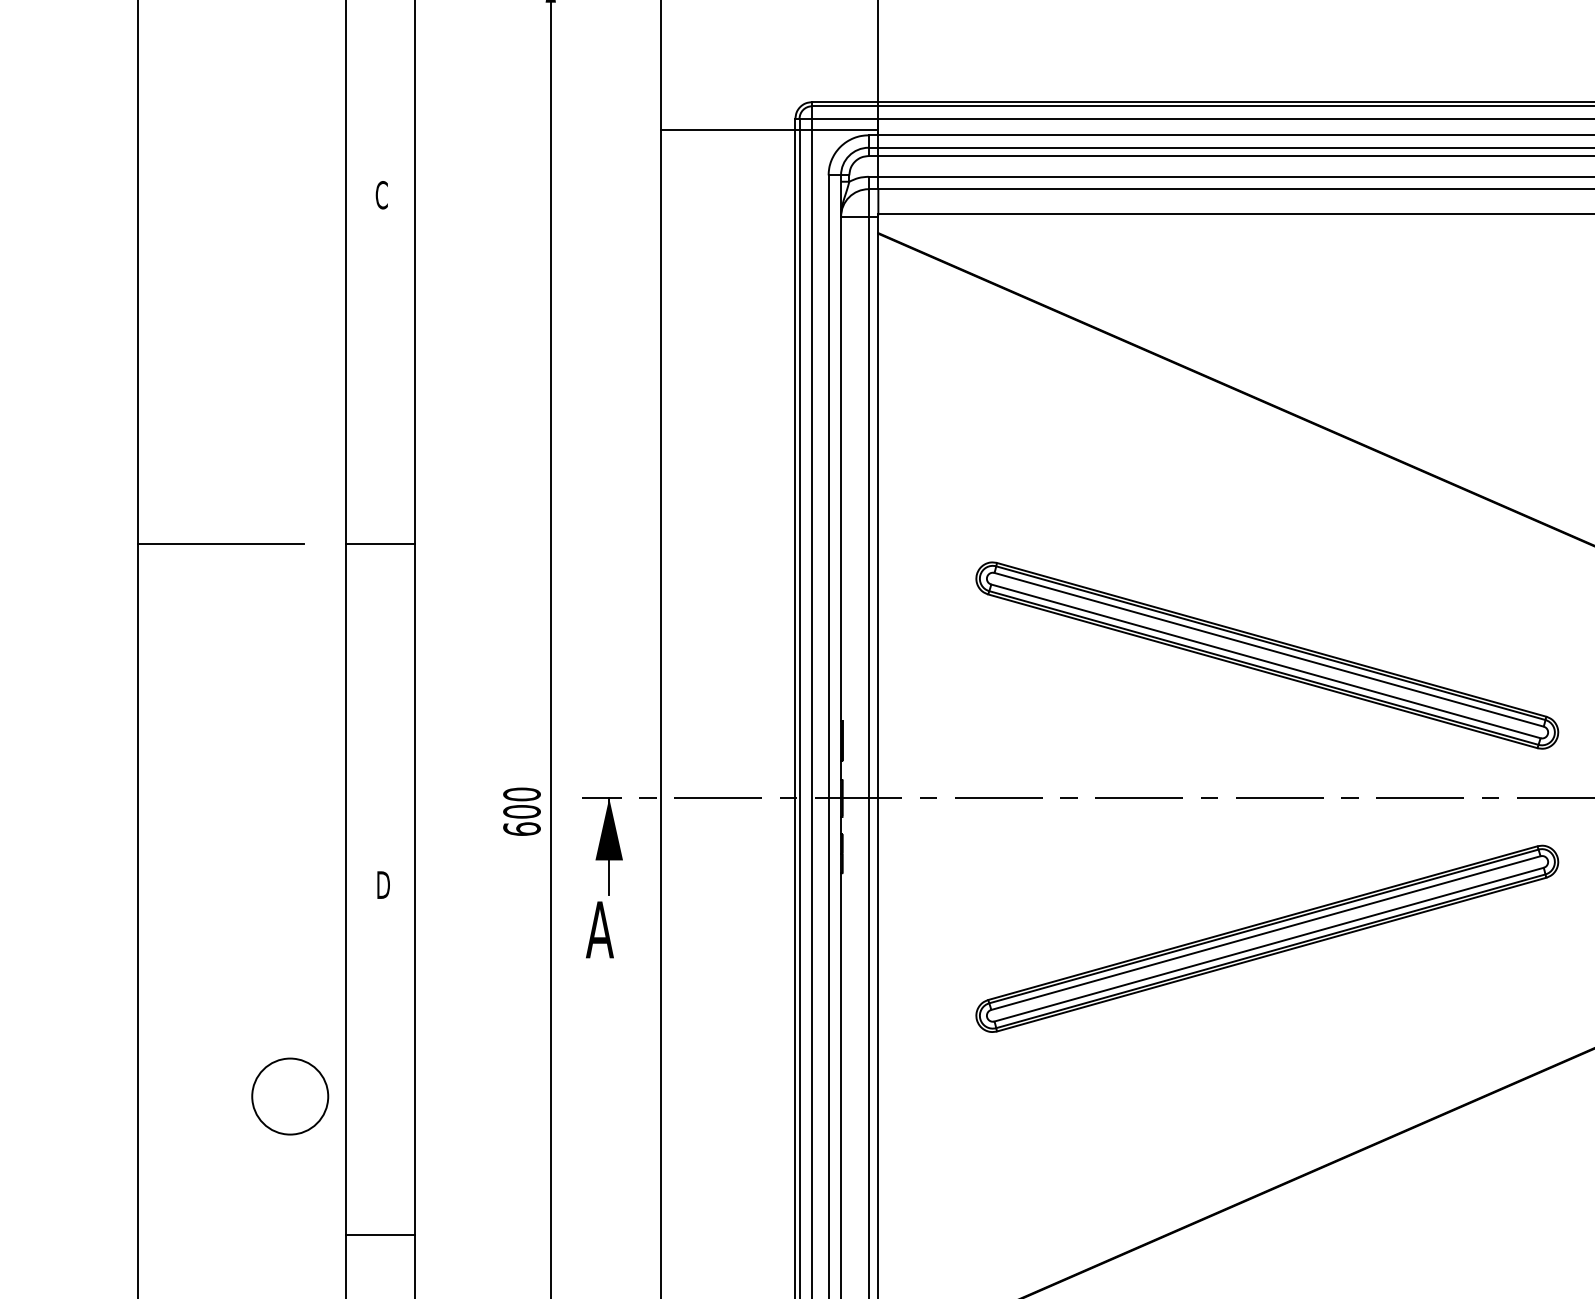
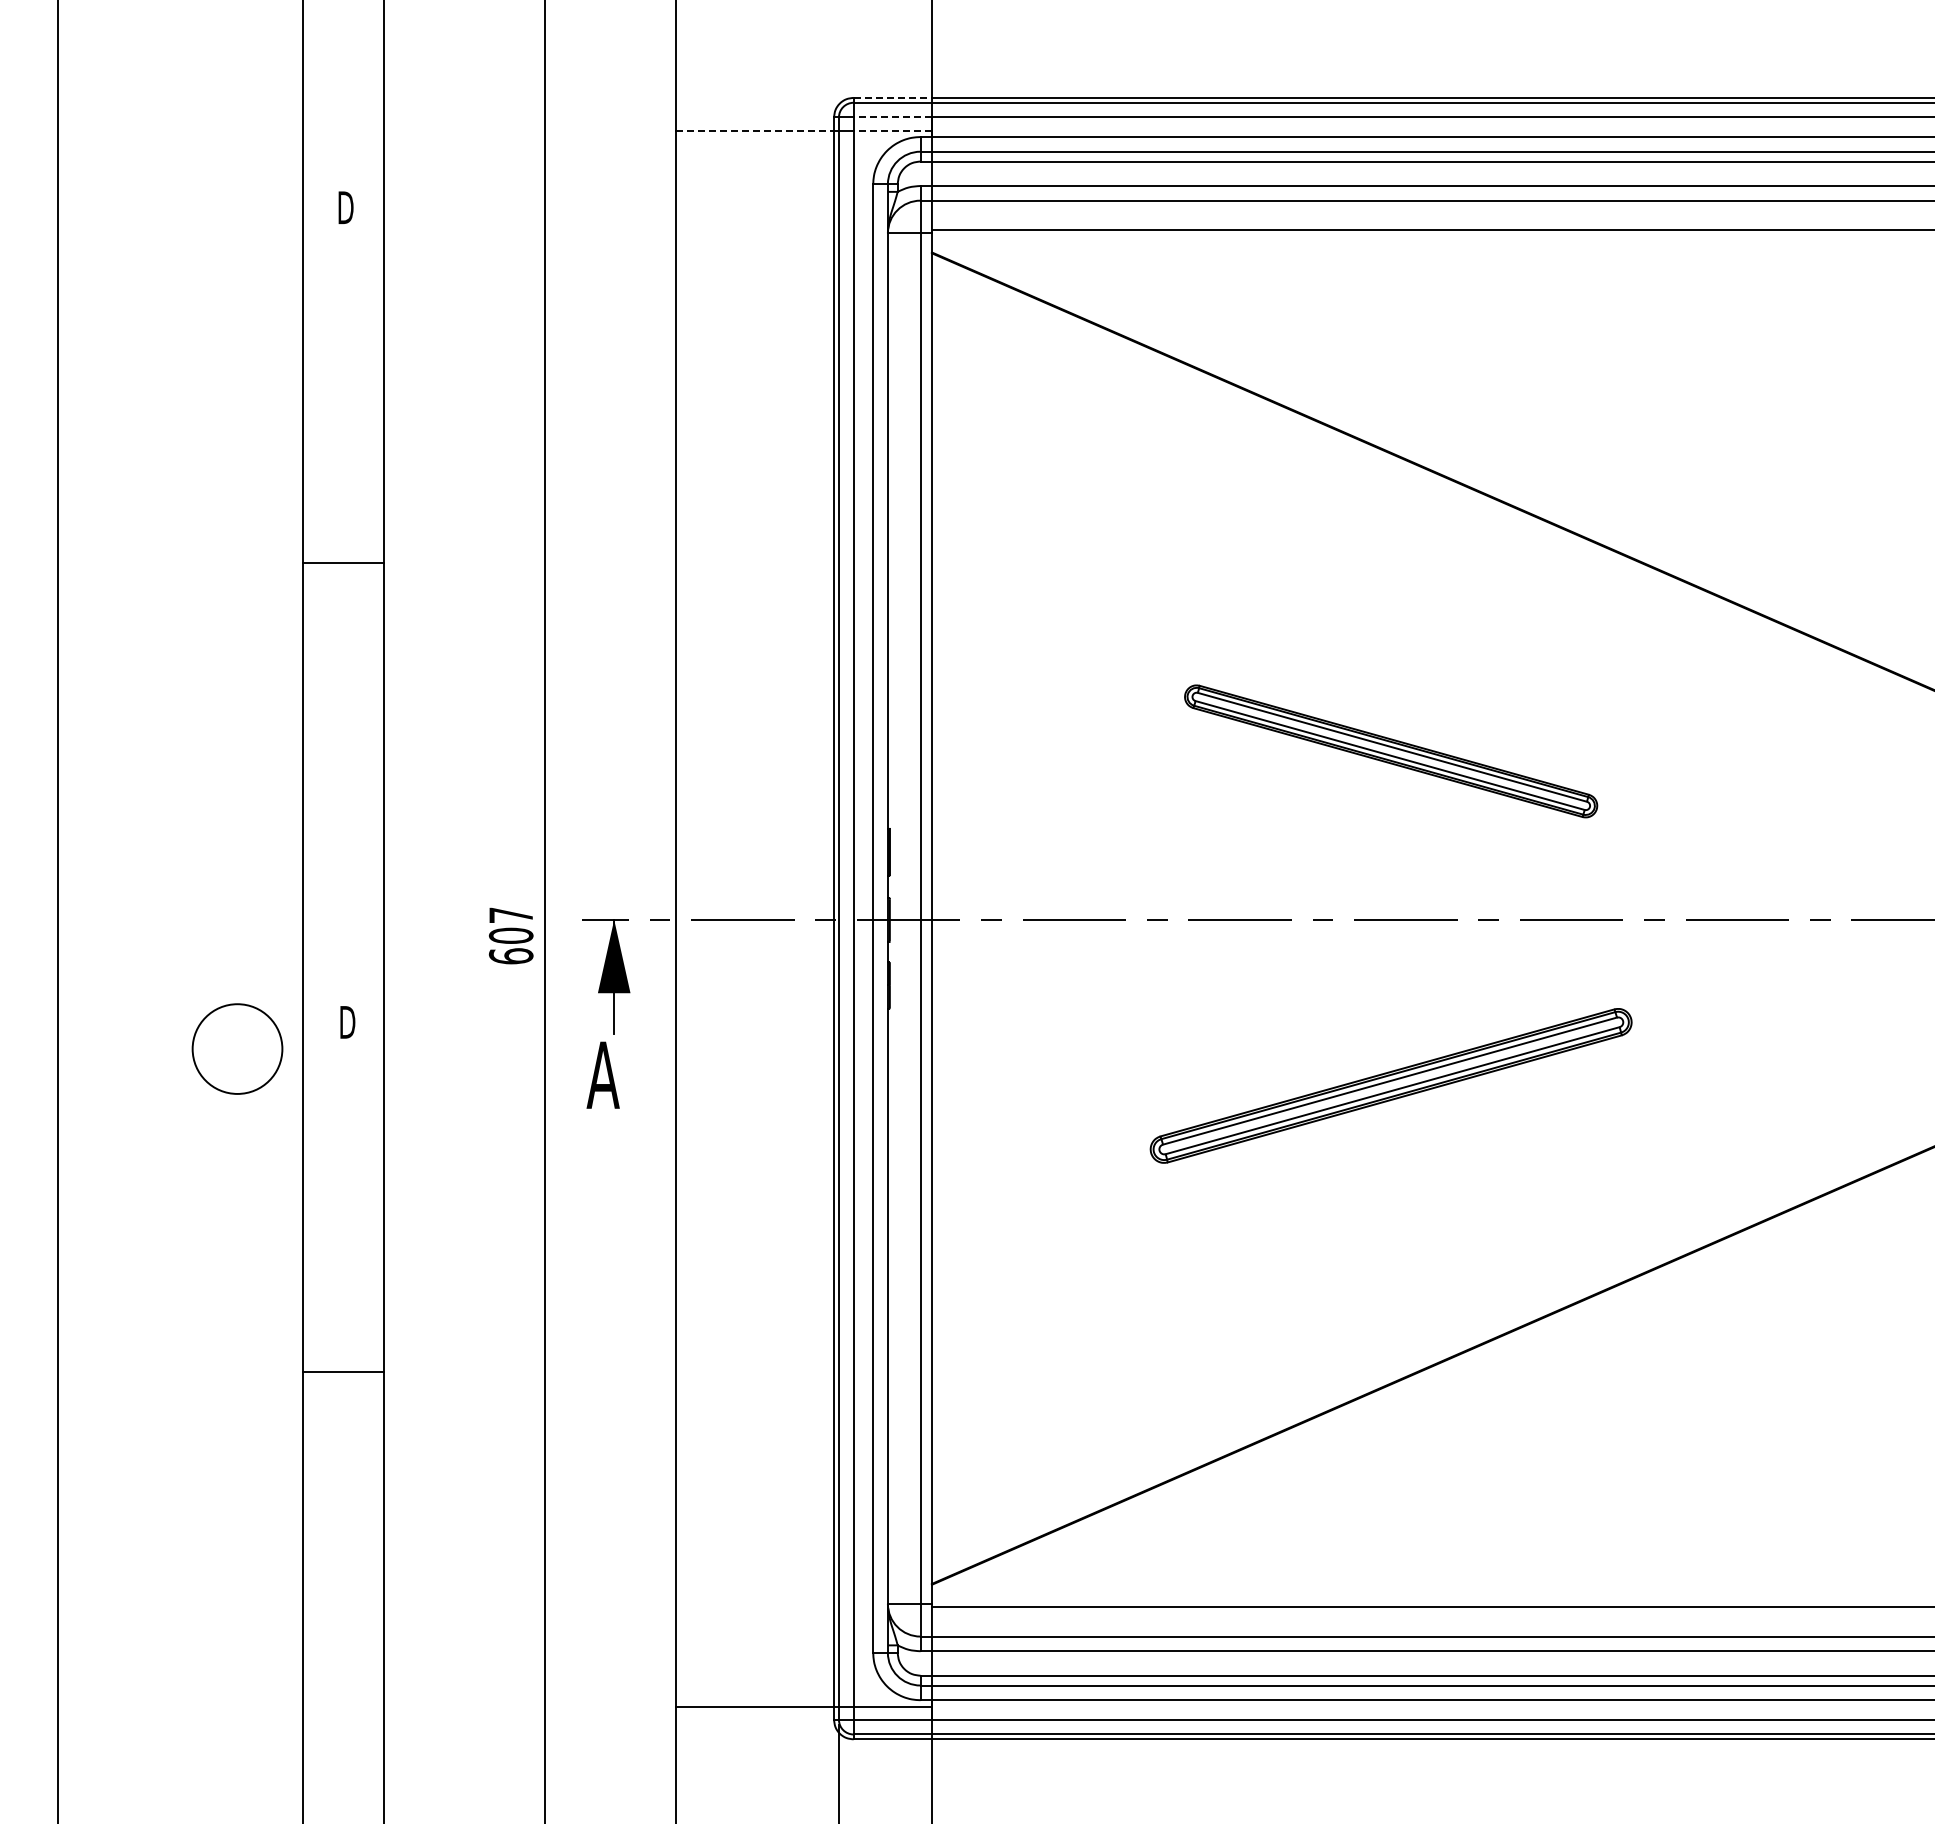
line: (845, 101) -> (893, 97), solid -> dashed
line: (844, 118) -> (892, 117), solid -> dashed
line: (728, 129) -> (755, 130), solid -> dashed
line: (844, 129) -> (892, 130), solid -> dashed
text: (381, 194) -> (345, 207), C -> D
line: (220, 543) -> (155, 619), removed
line: (379, 543) -> (343, 563), moved
part: (1266, 655) -> (1390, 751), size x0.6
text: (521, 794) -> (510, 915), 600 -> 607
part: (1266, 938) -> (1390, 1085), size x0.7
circle: (290, 1096) -> (237, 1048), moved
line: (379, 1234) -> (343, 1372), moved

